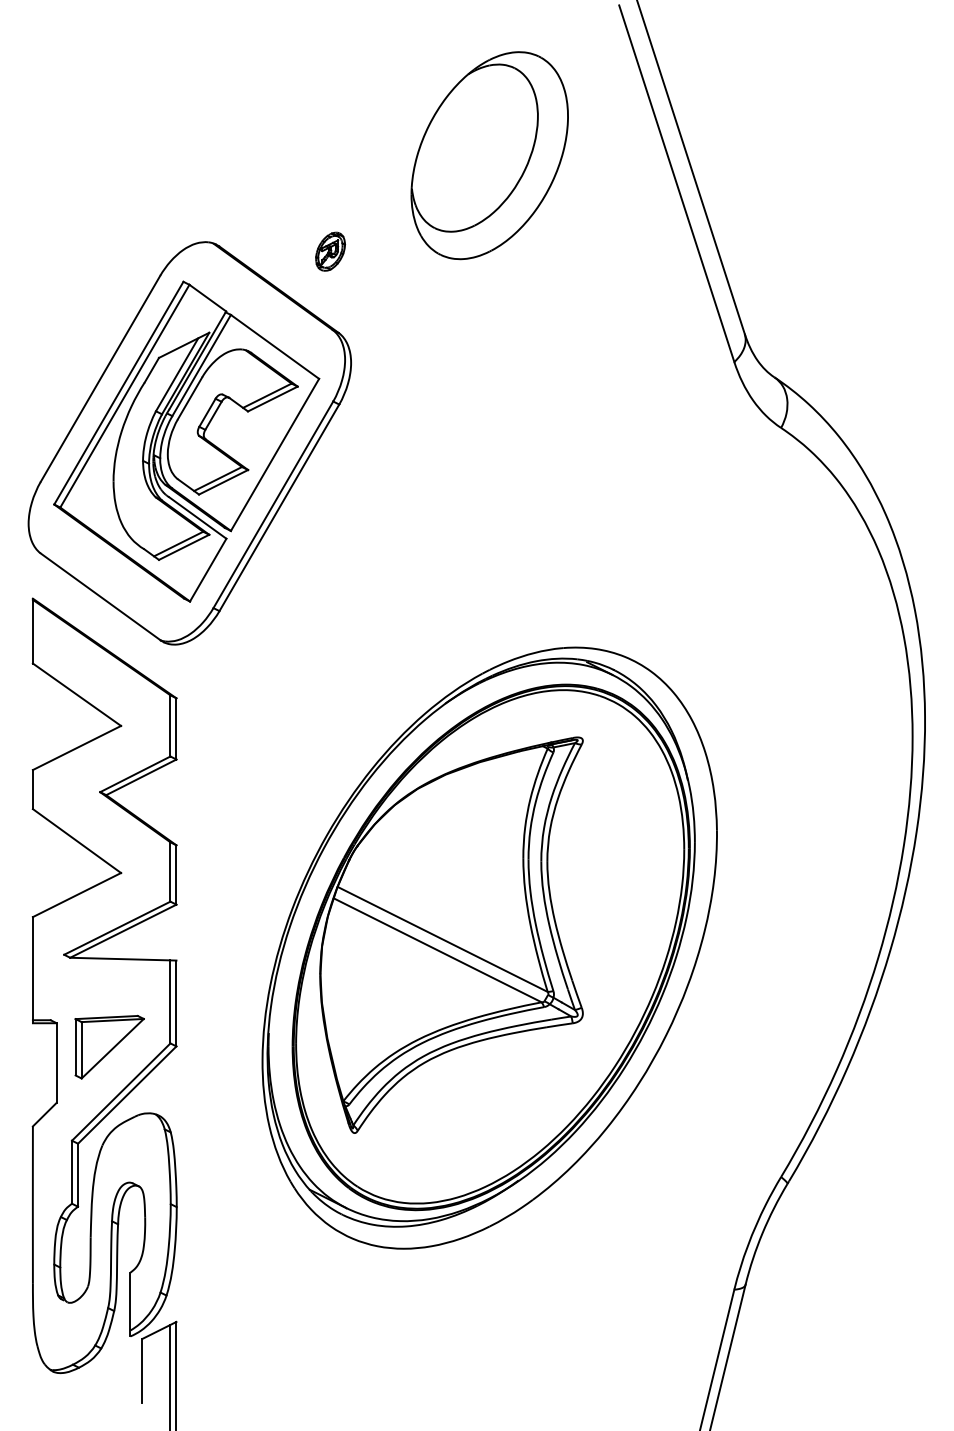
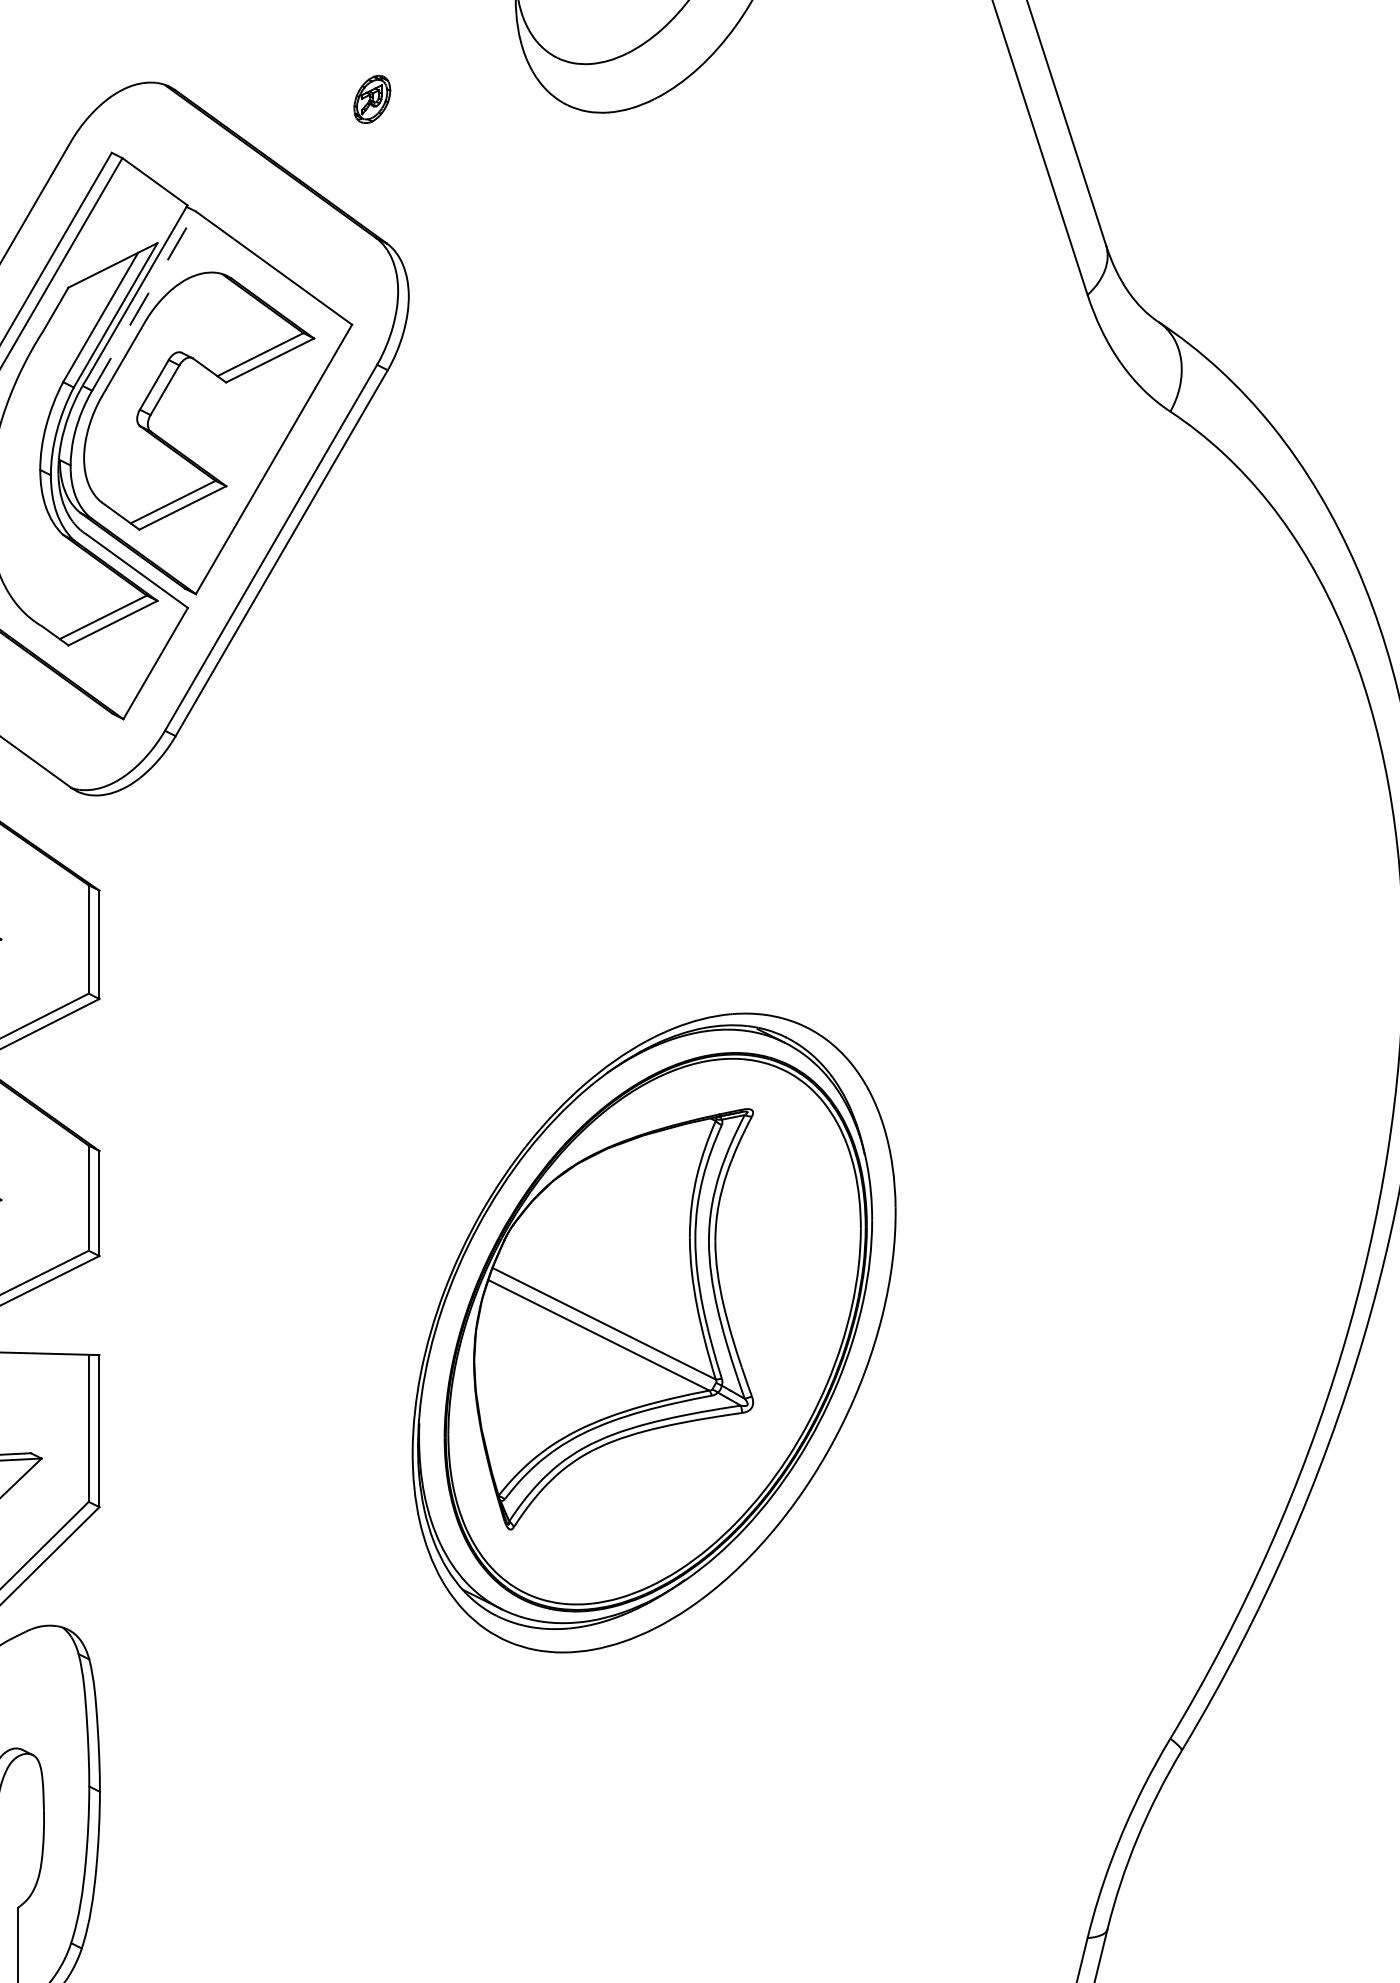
part: (330, 251) -> (372, 99), size x0.7
line: (201, 365) -> (143, 301), solid -> dashed
part: (489, 947) -> (653, 1331), size x0.6

